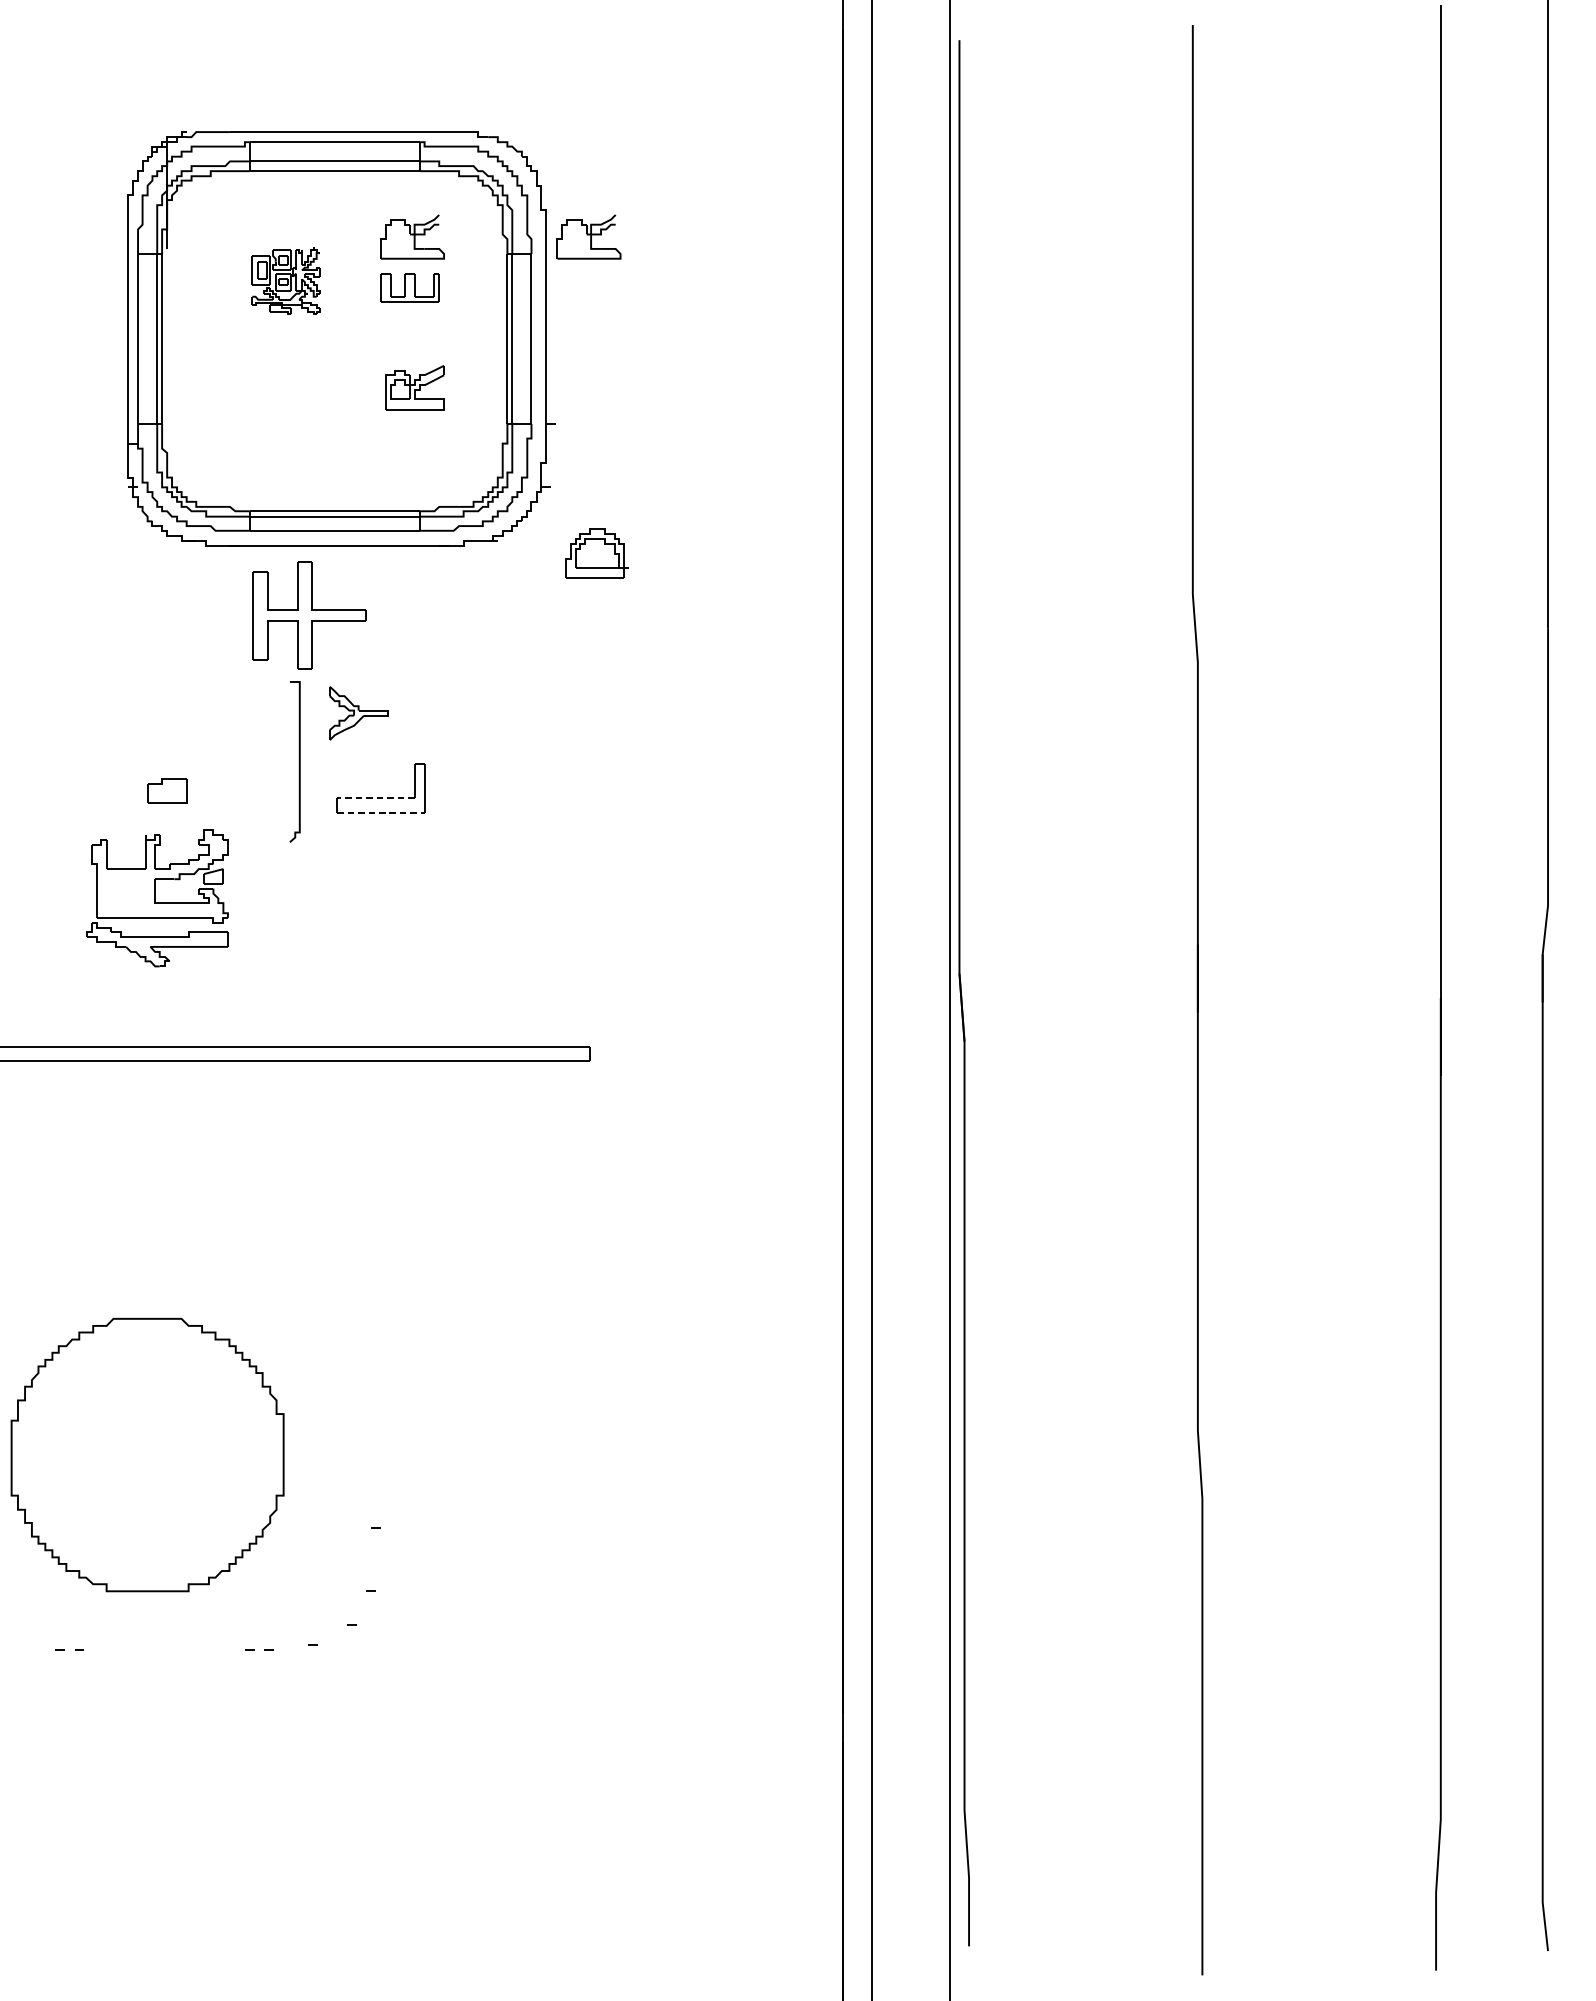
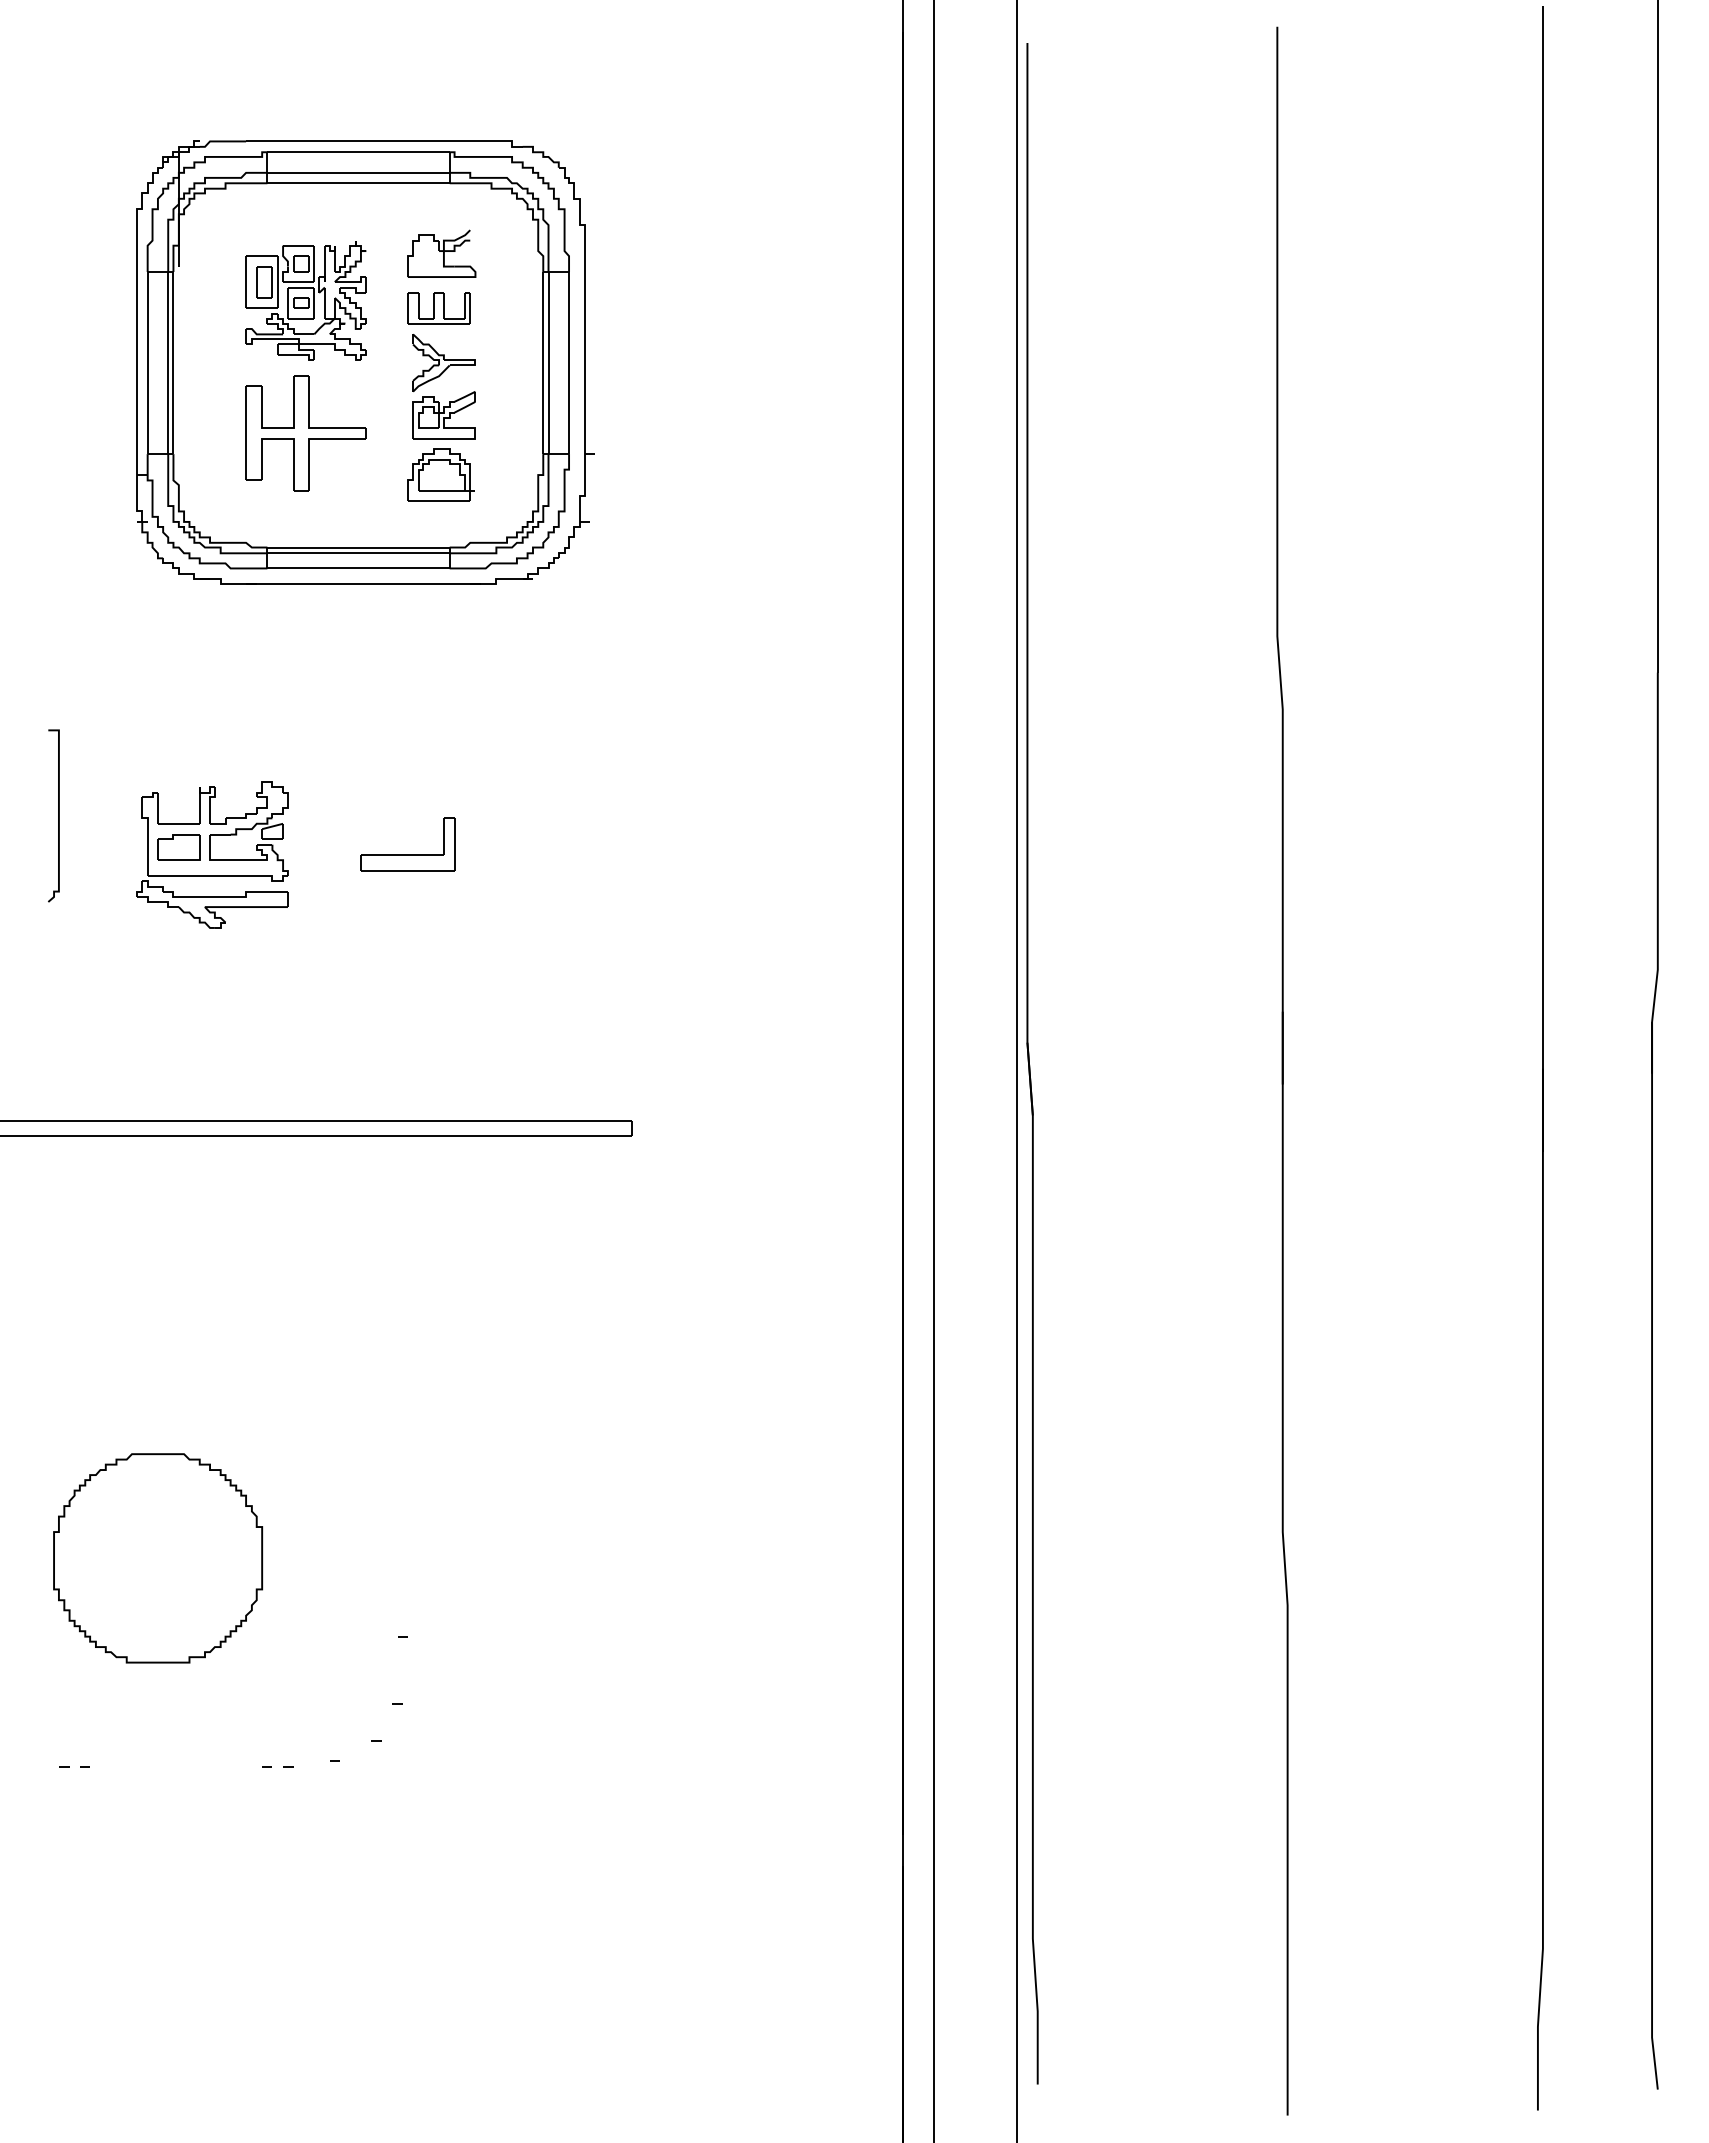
part: (588, 236) -> (630, 253), removed
part: (285, 280) -> (305, 300), size x1.67
part: (596, 553) -> (440, 474), moved
part: (308, 615) -> (305, 433), moved
part: (358, 713) -> (443, 363), moved
curve: (299, 761) -> (58, 815), moved
line: (375, 798) -> (401, 855), dashed -> solid
line: (380, 813) -> (407, 871), dashed -> solid
part: (157, 897) -> (212, 854), moved
part: (148, 1455) -> (158, 1558), size x0.71

